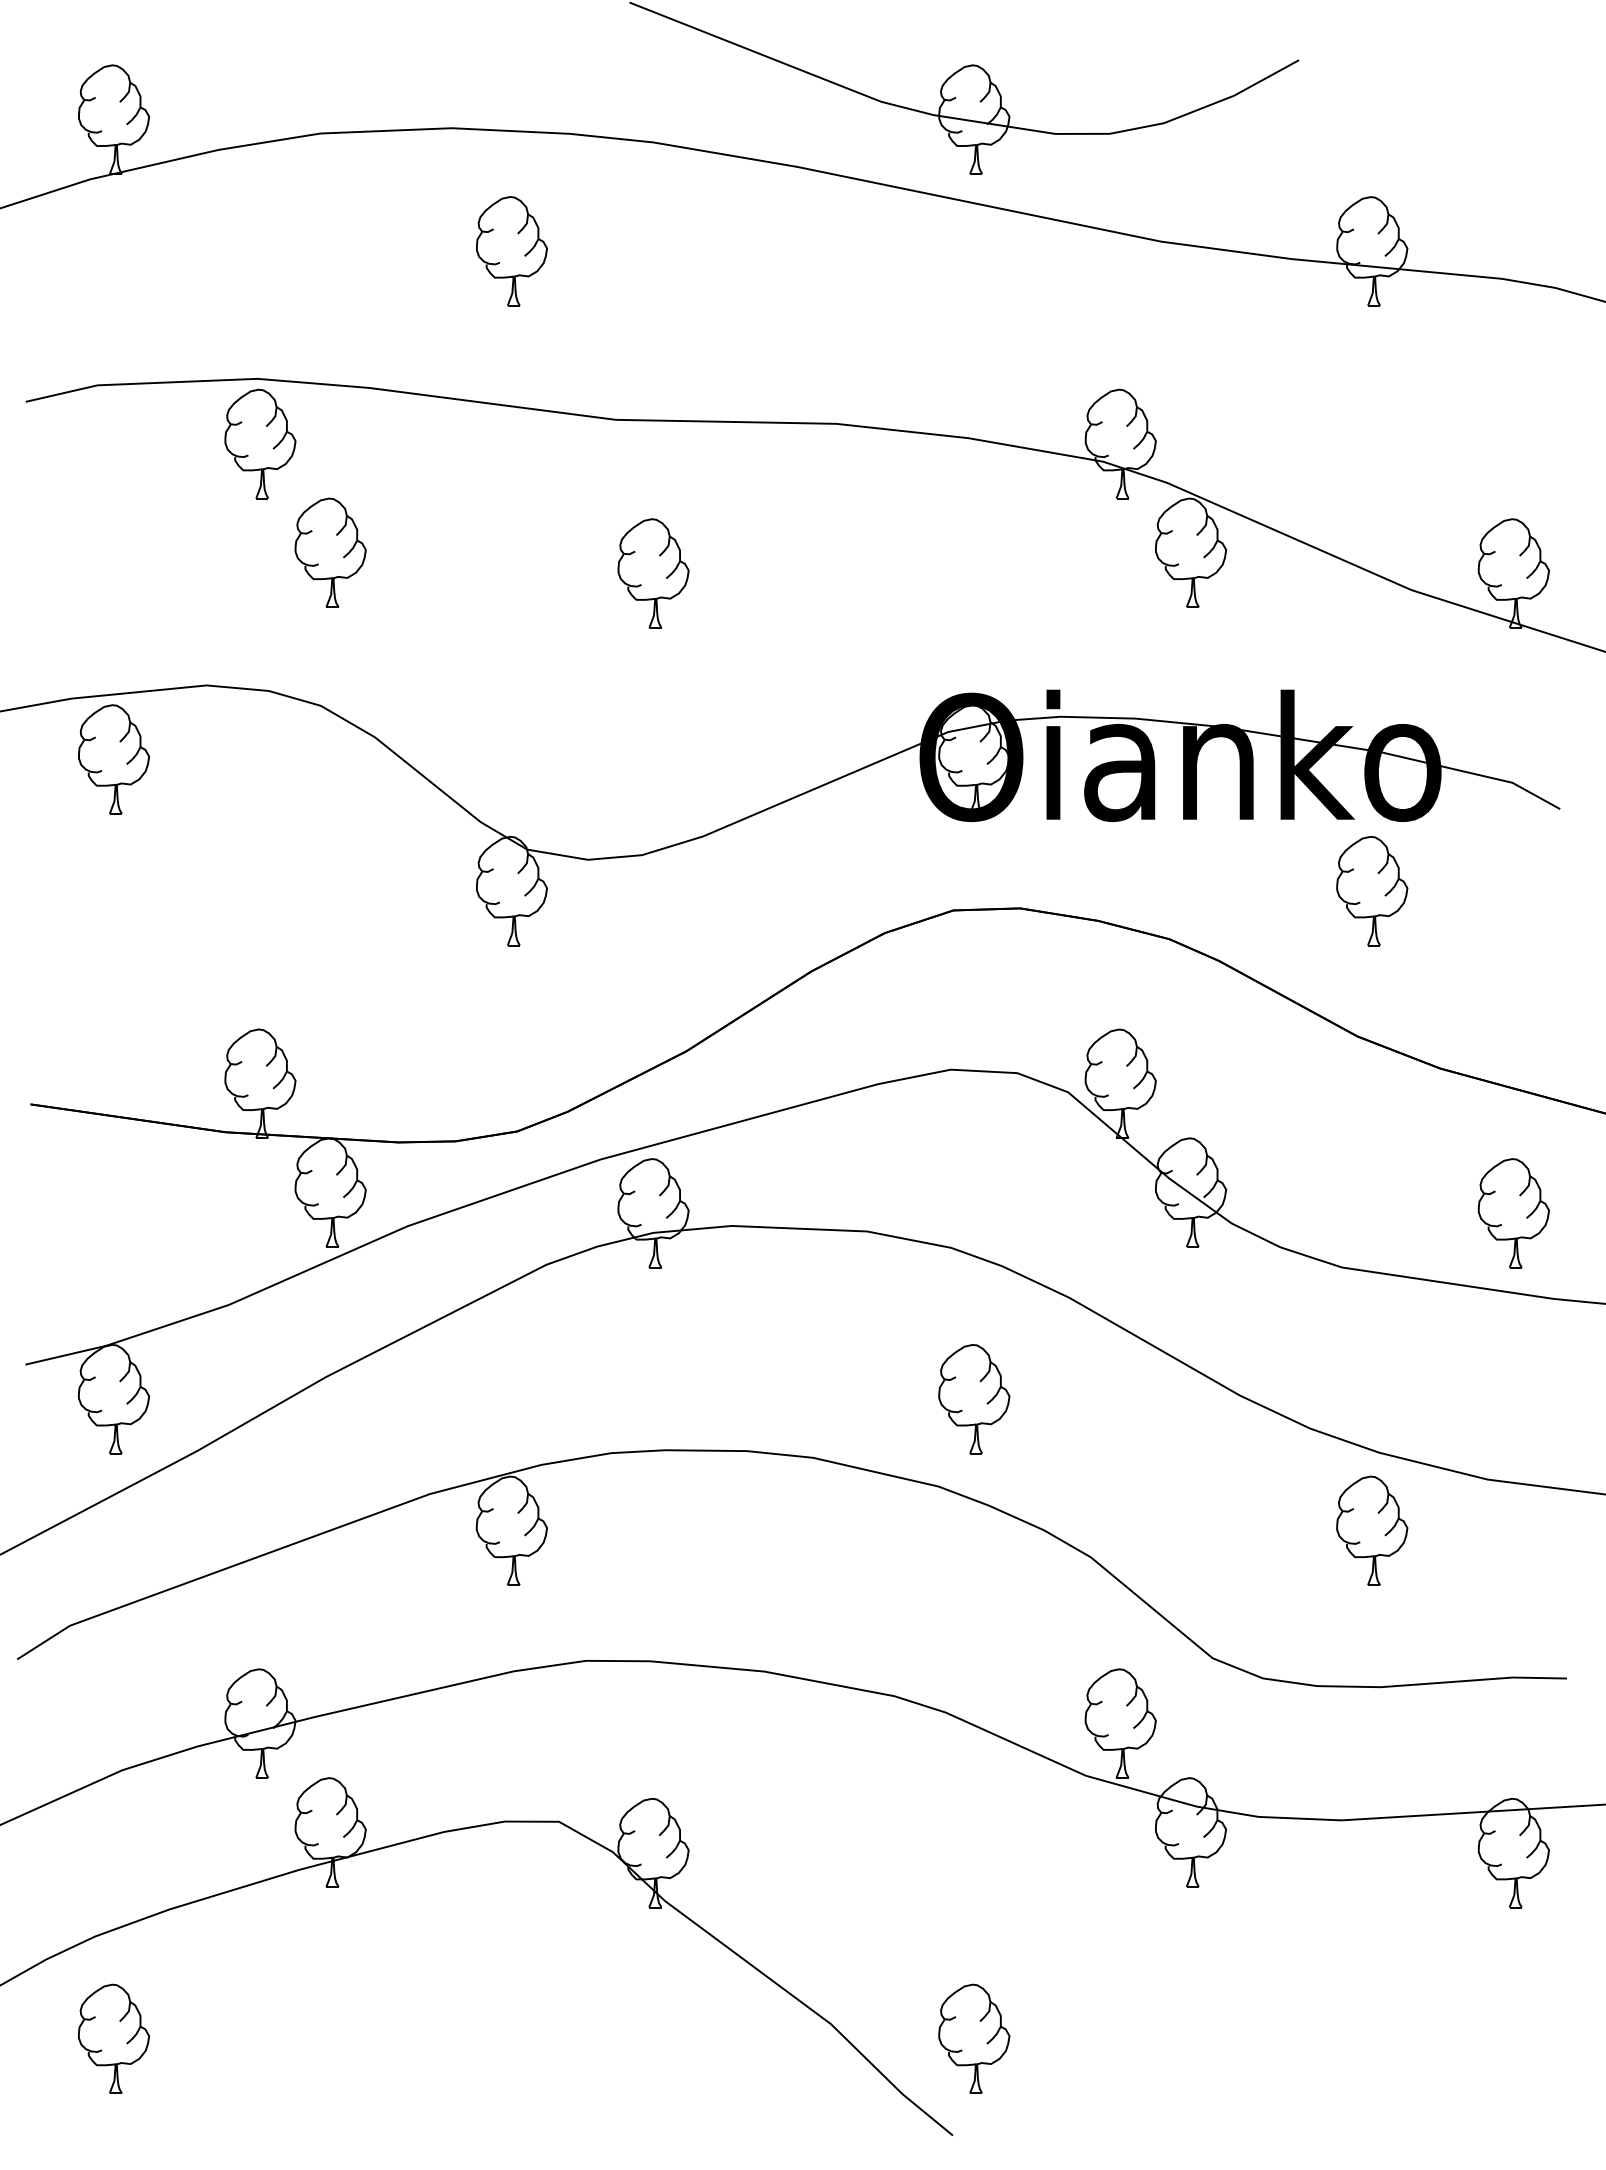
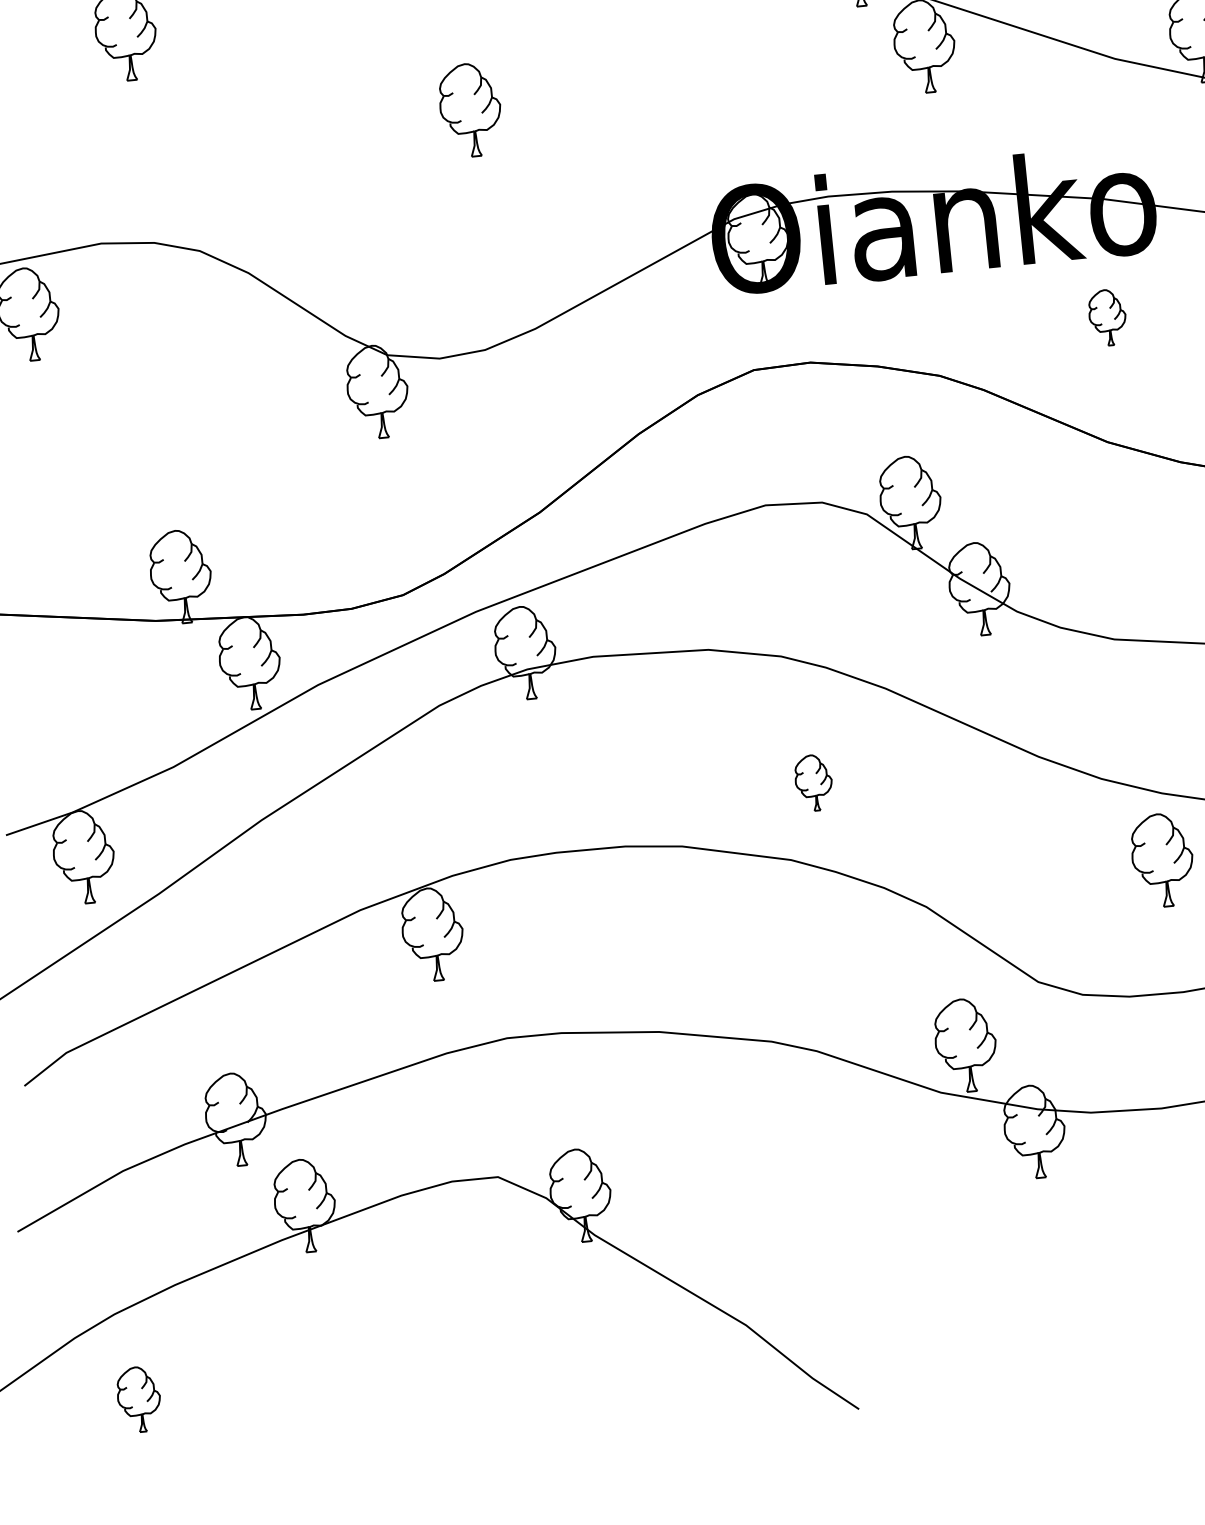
part: (330, 552) -> (194, 120), removed
part: (1372, 891) -> (1107, 317), size x0.6
part: (974, 1399) -> (814, 783), size x0.6
part: (113, 2038) -> (138, 1399), size x0.7
part: (974, 2038) -> (869, 1325), removed

